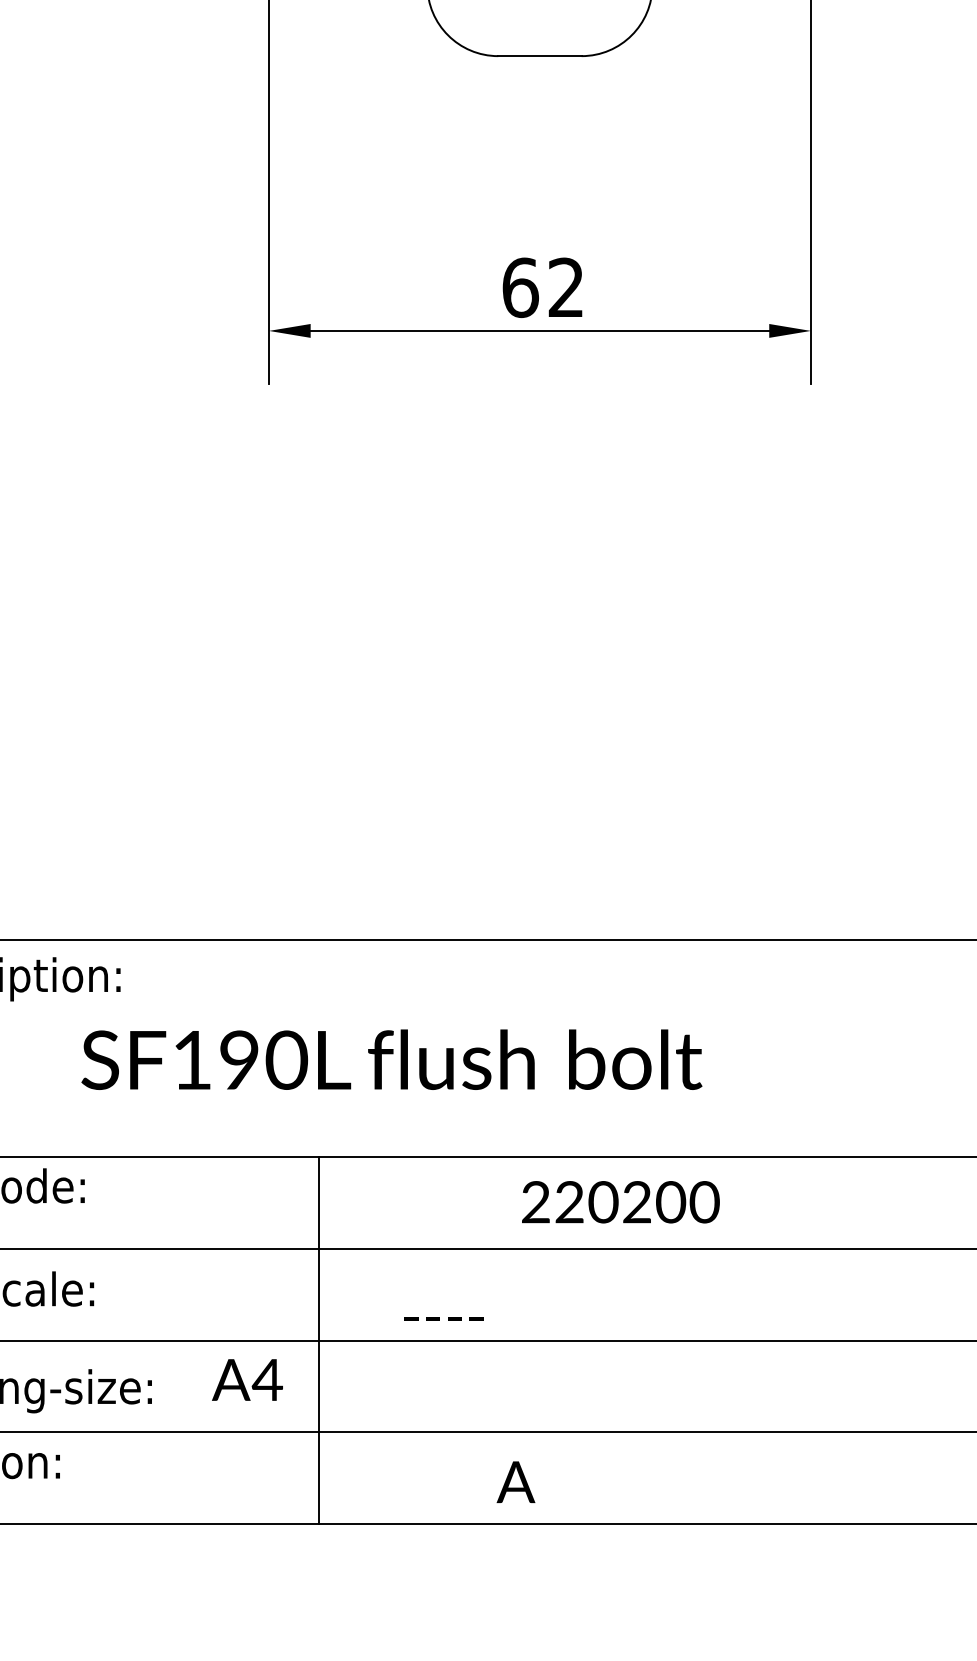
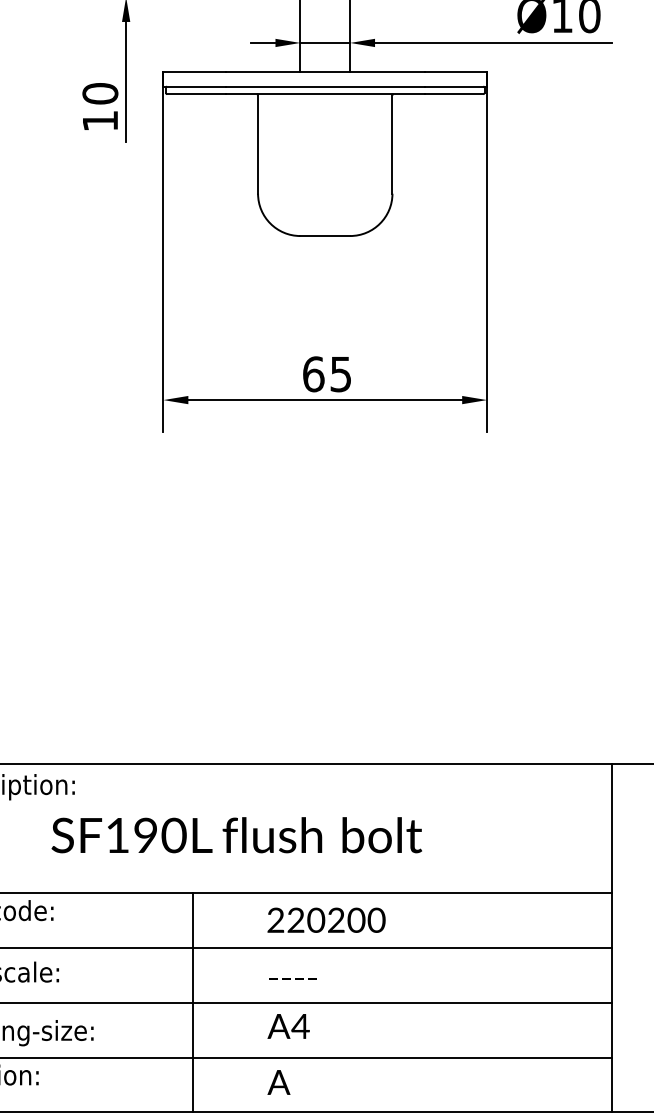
text: (565, 288) -> (340, 374), 62 -> 65
text: (620, 1200) -> (326, 919), moved
text: (443, 1318) -> (292, 978), moved
text: (247, 1380) -> (288, 1026), moved
text: (515, 1482) -> (278, 1082), moved

